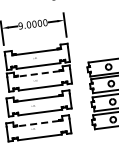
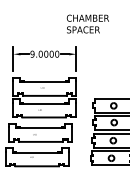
line: (39, 73) -> (44, 103), dashed -> solid
line: (38, 123) -> (37, 152), dashed -> solid

